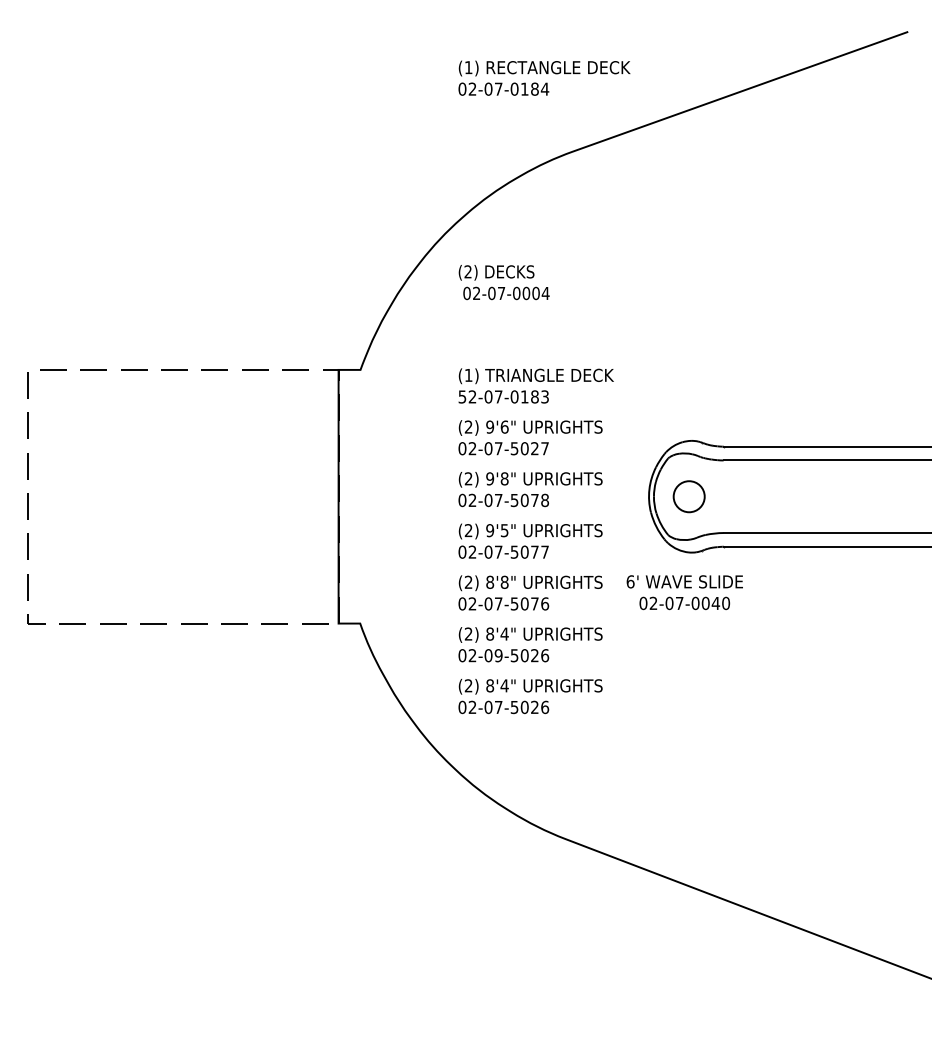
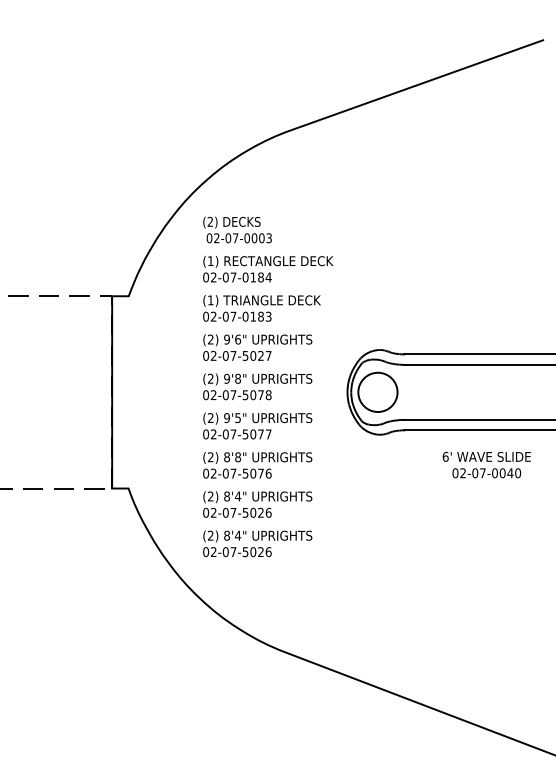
text: (544, 77) -> (268, 268), moved
text: (545, 293) -> (269, 238), 02-07-0004 -> 02-07-0003
text: (462, 396) -> (206, 316), 52-07-0183 -> 02-07-0183
circle: (689, 496) -> (378, 392), size x1.67
text: (684, 592) -> (486, 464), moved
text: (498, 655) -> (233, 512), 02-09-5026 -> 02-07-5026

